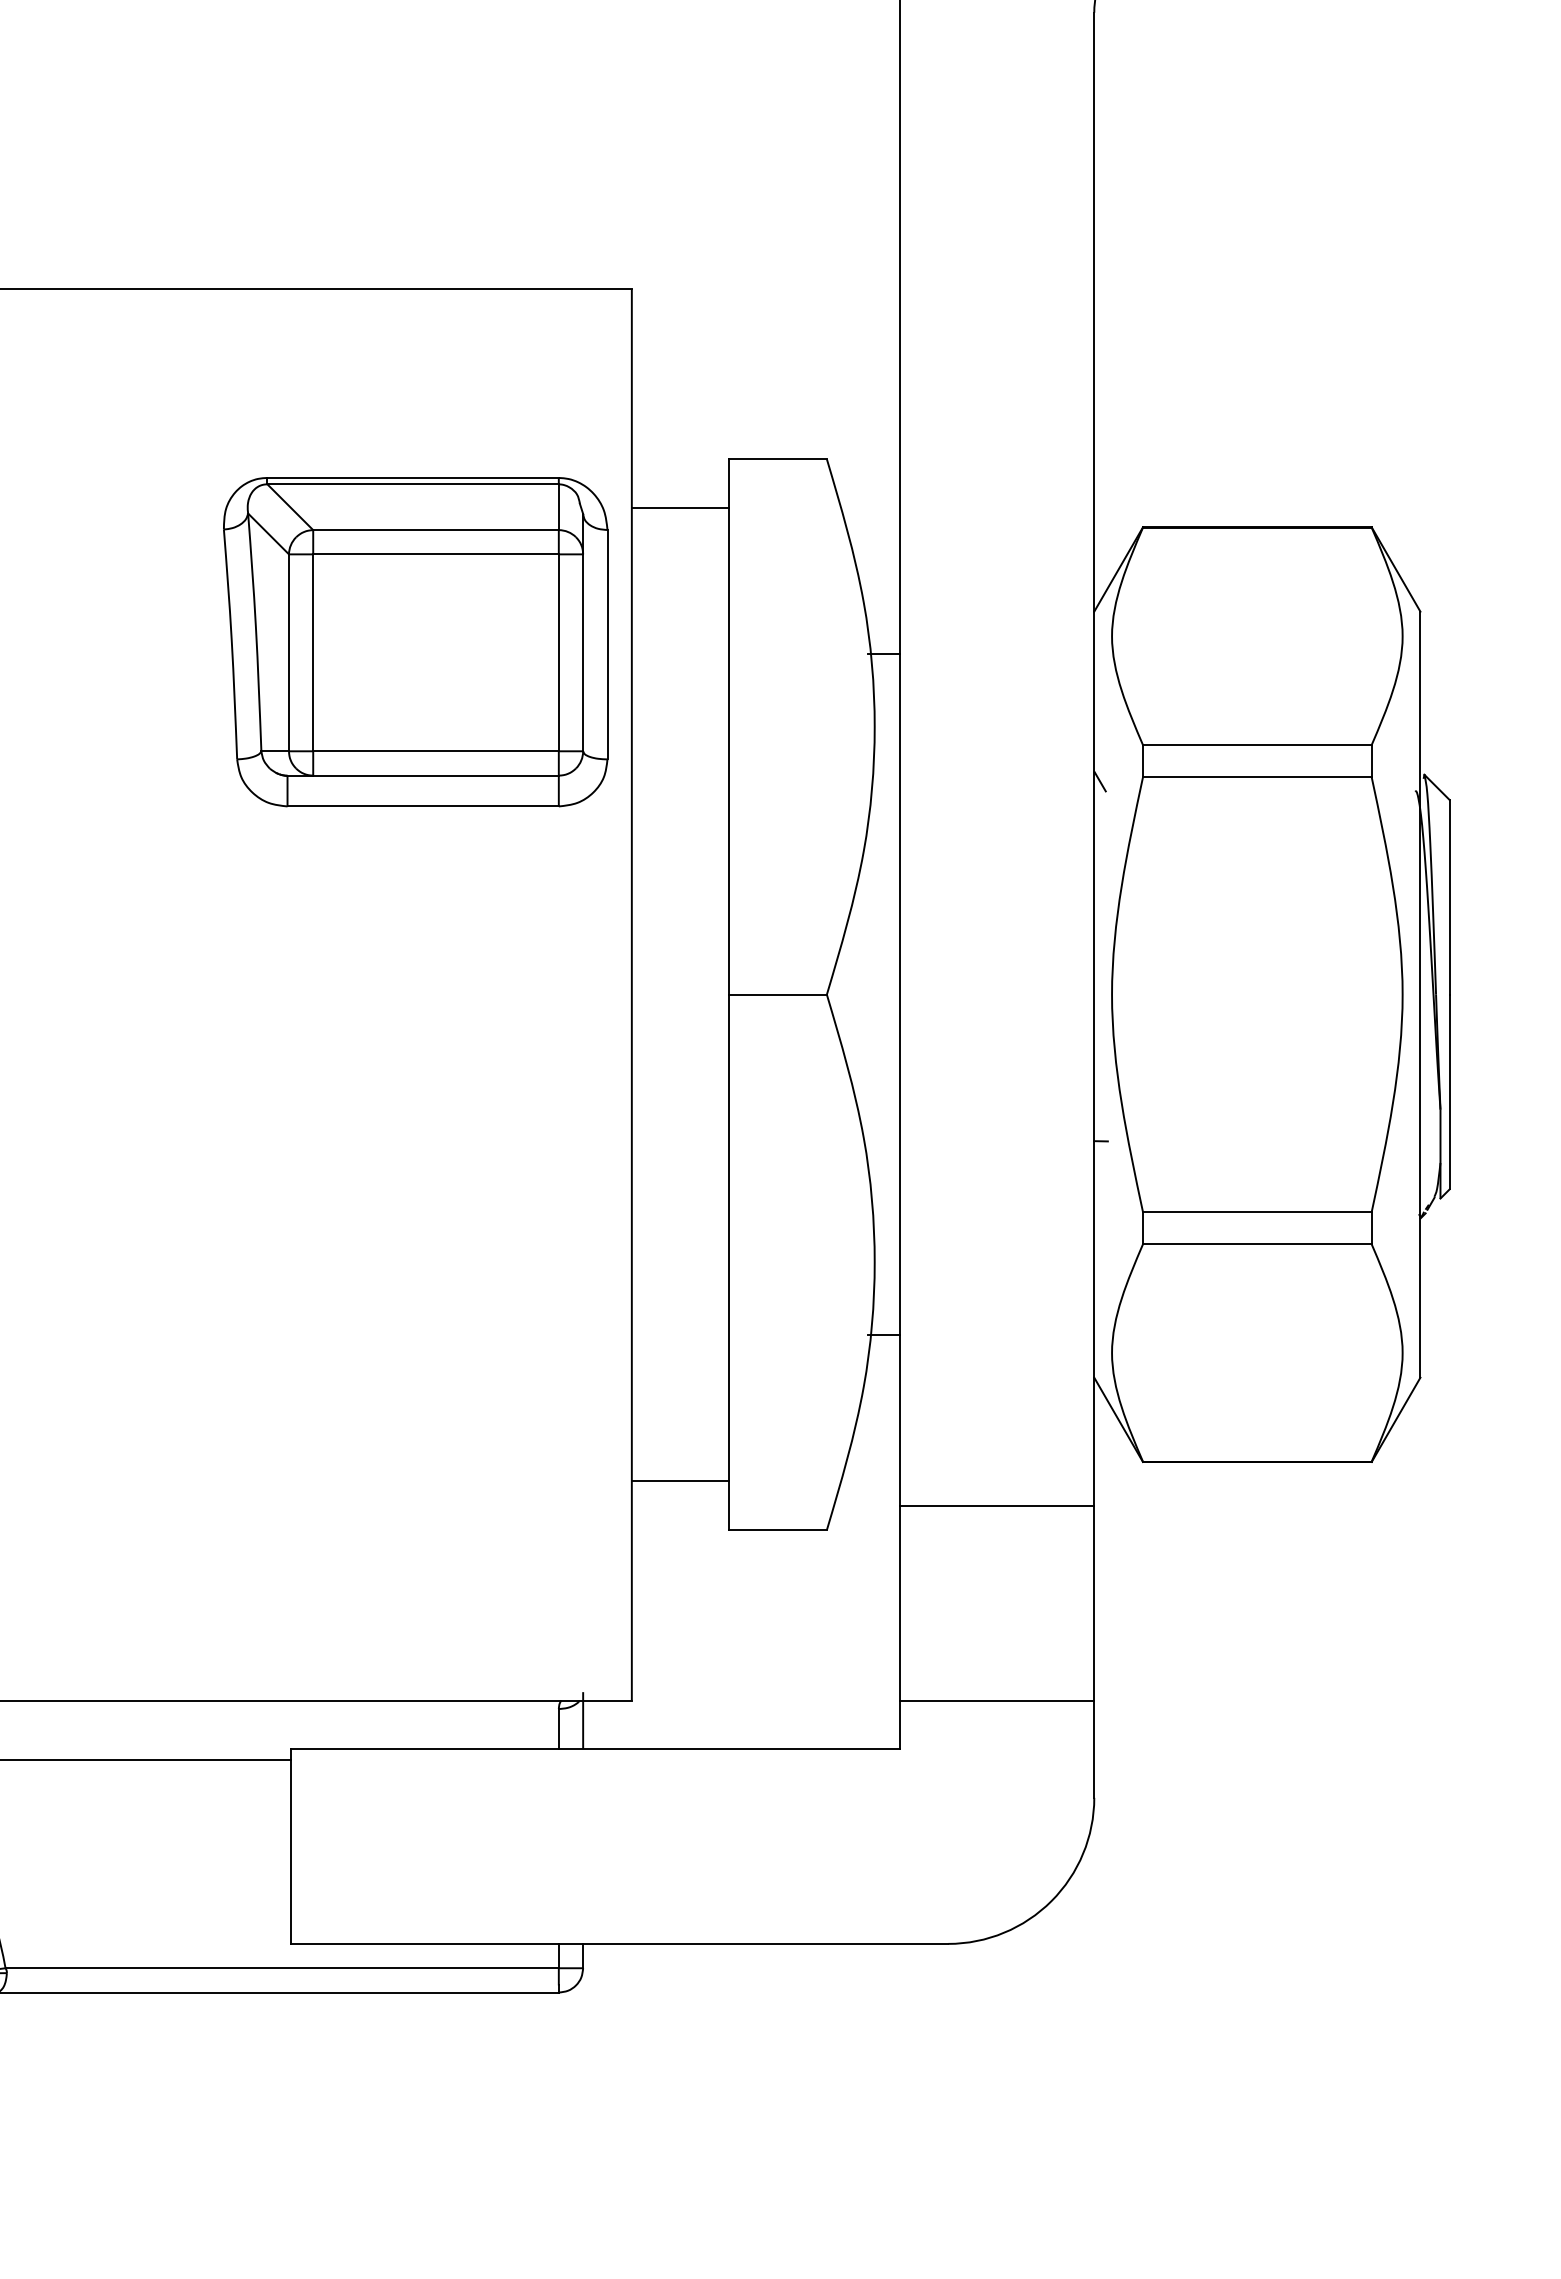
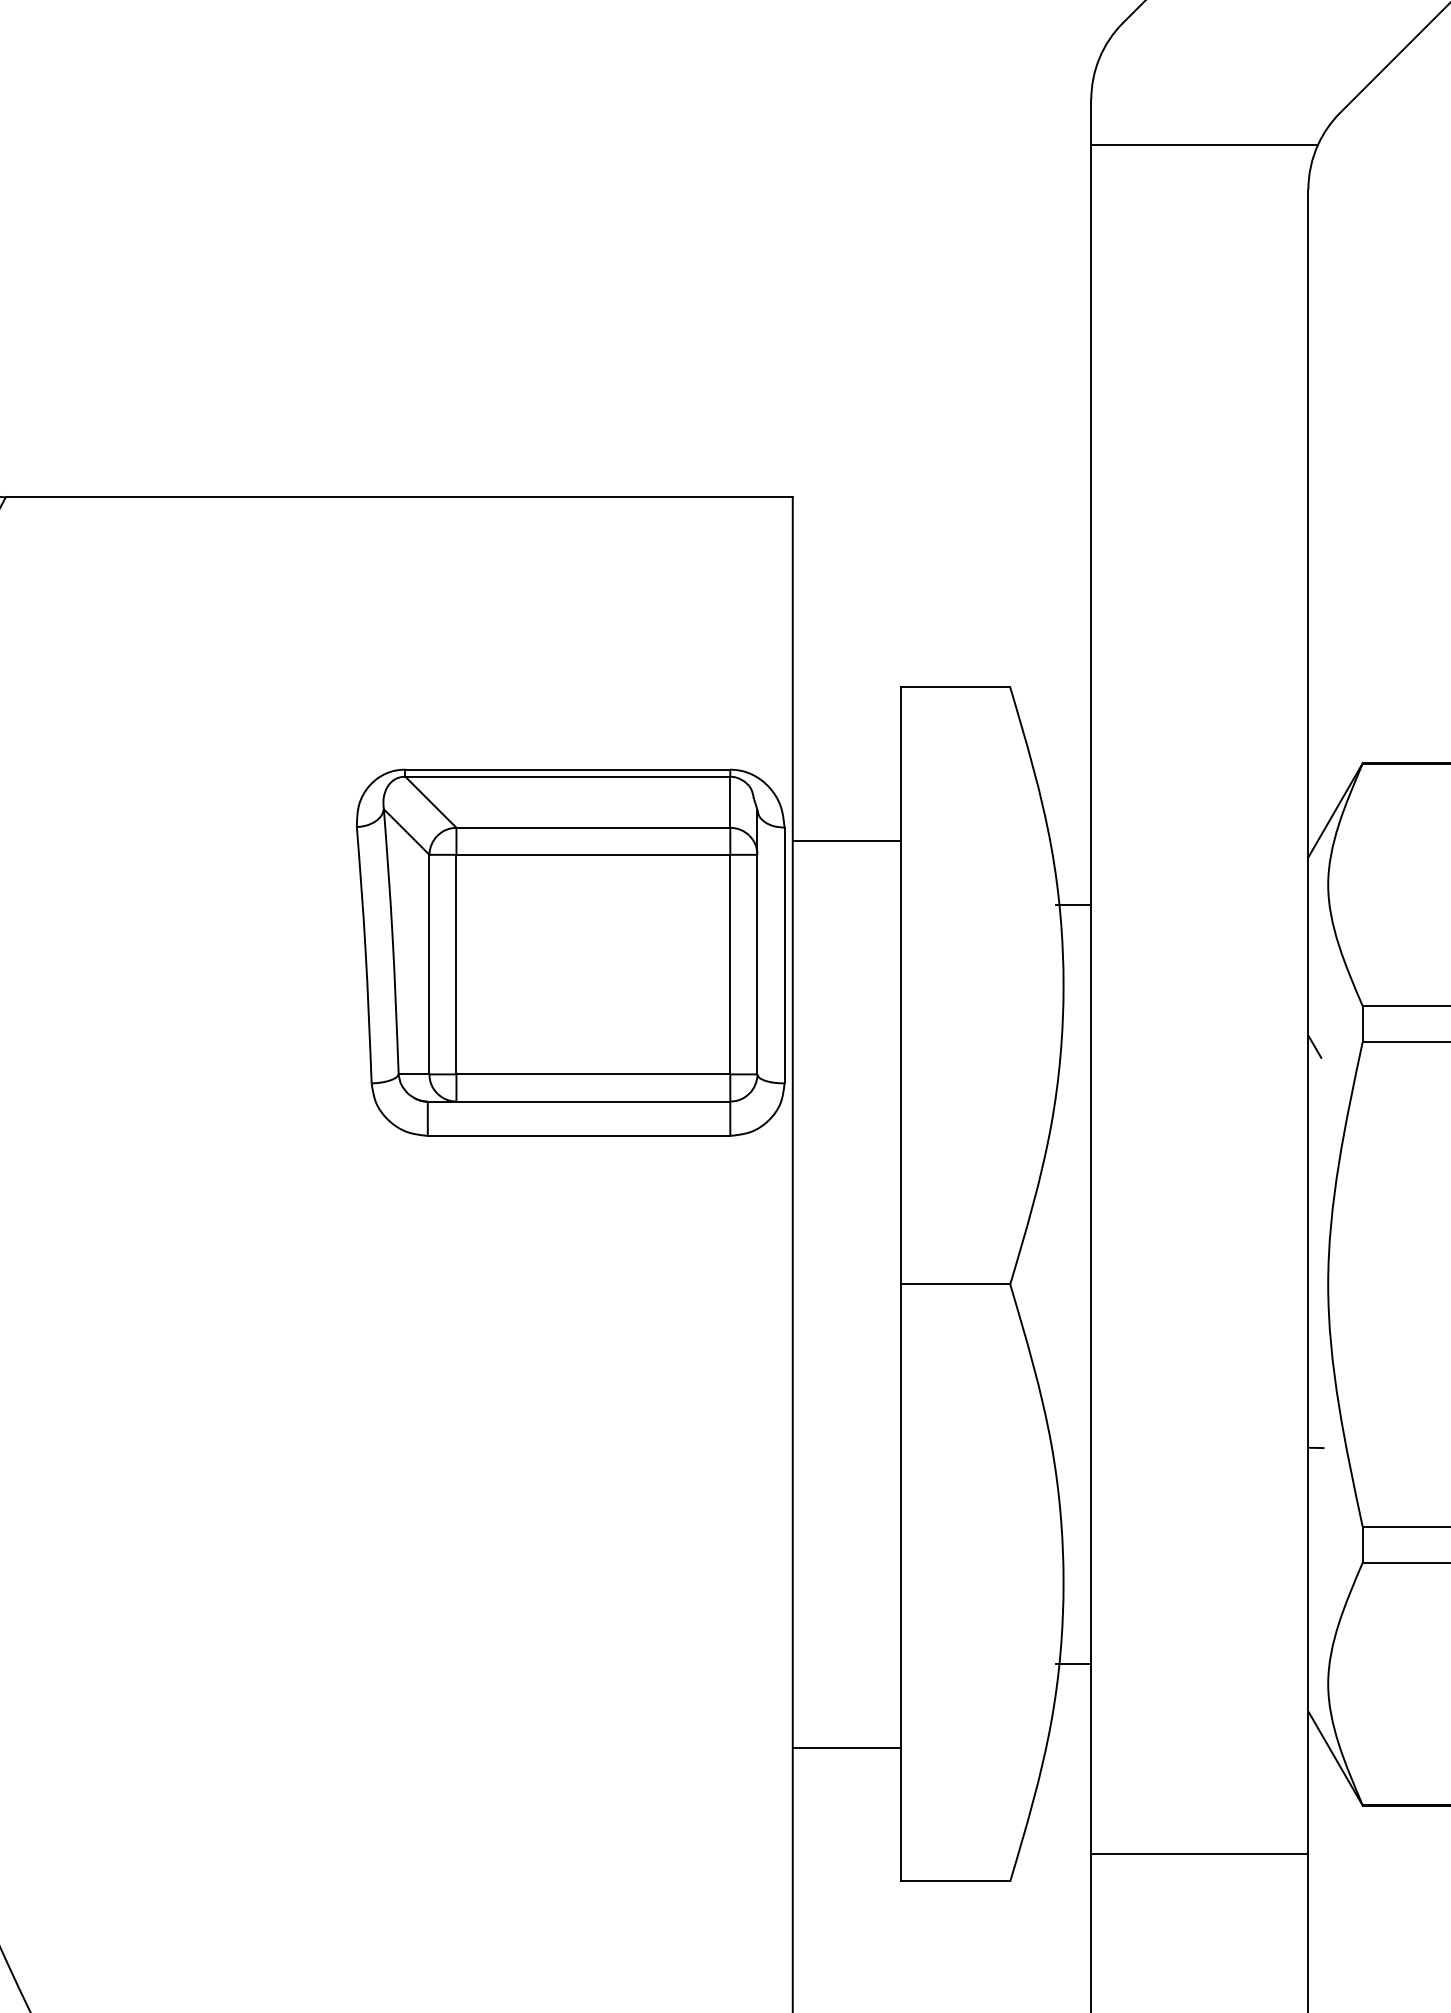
line: (680, 507) -> (847, 840), moved
part: (415, 642) -> (570, 953), moved
line: (680, 1481) -> (847, 1748), moved

